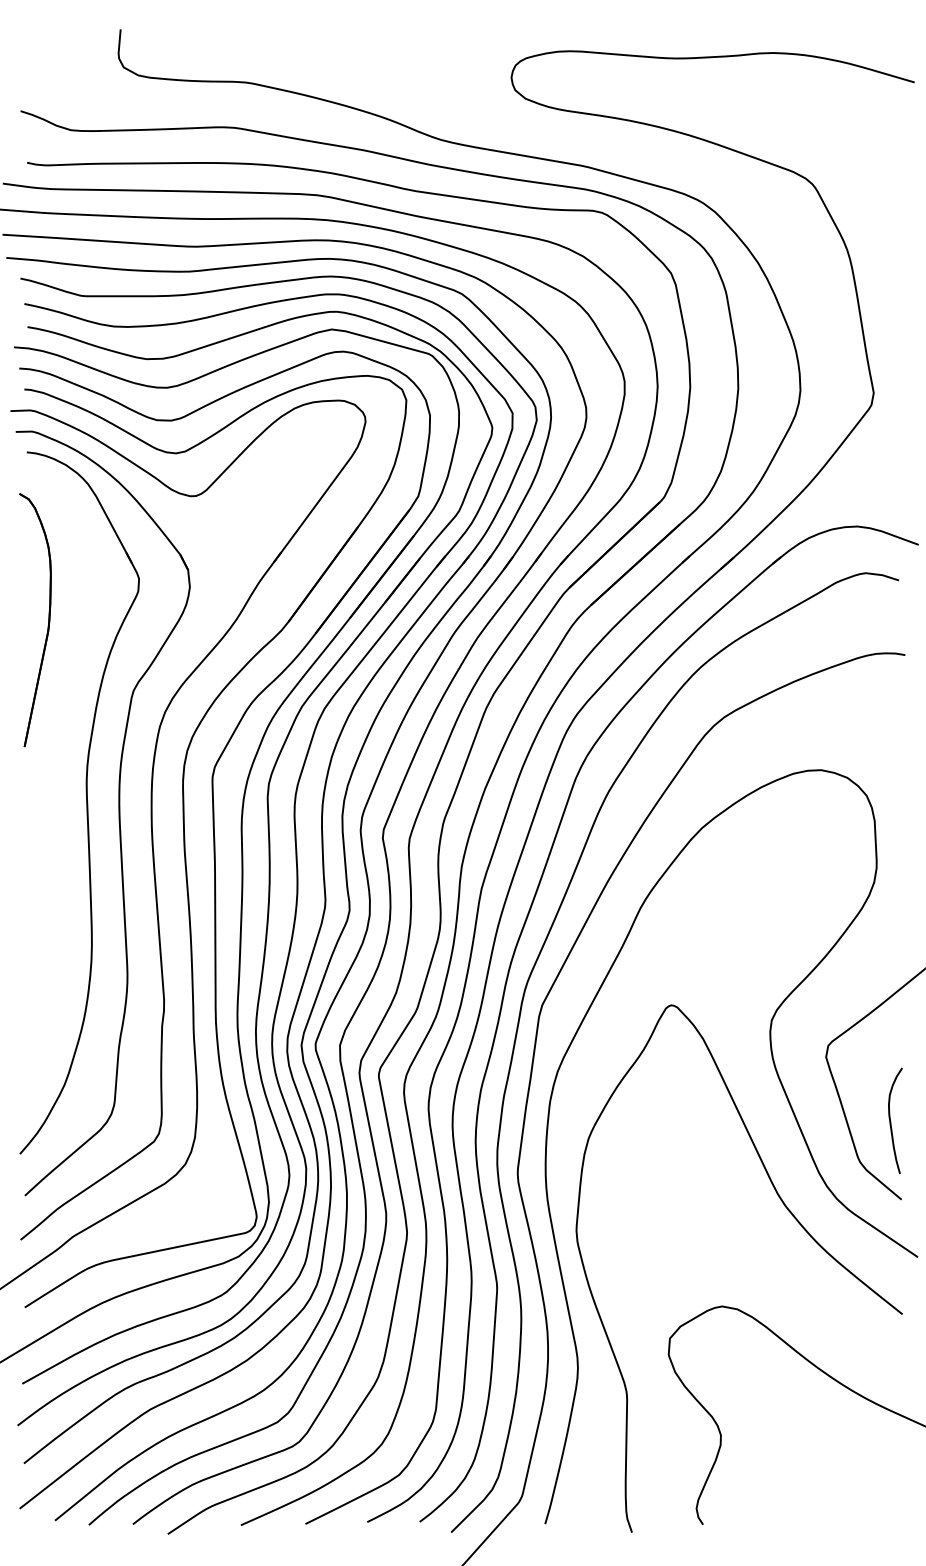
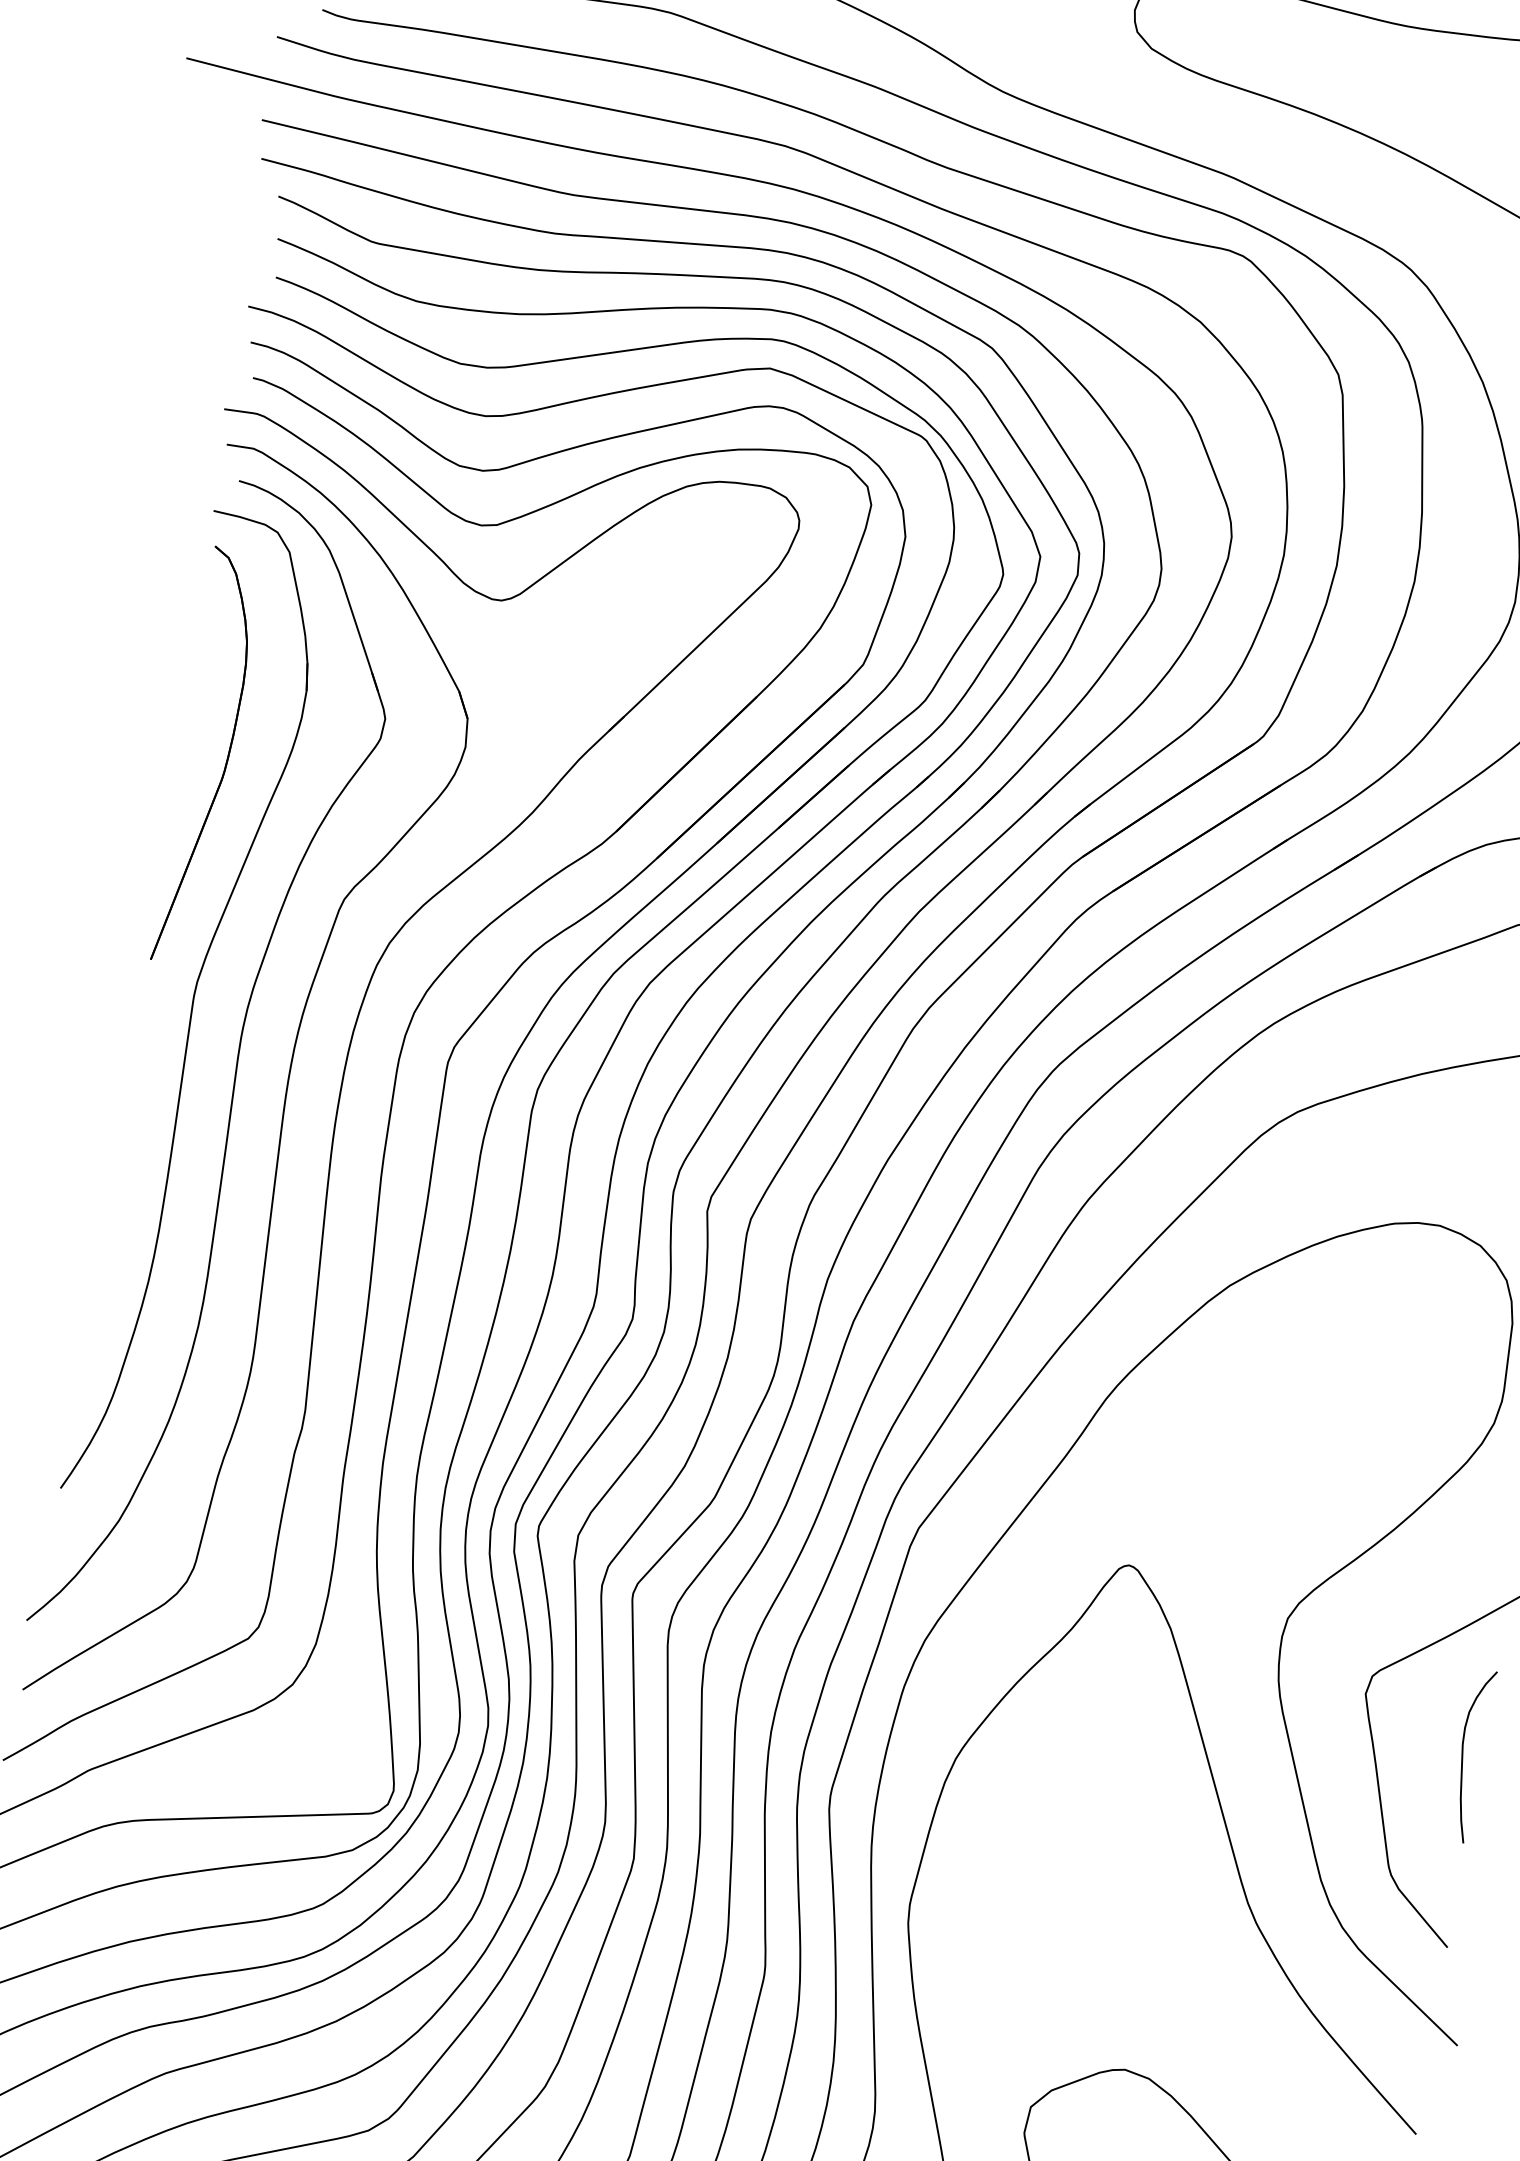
part: (52, 771) -> (189, 1007), added
curve: (891, 1121) -> (1464, 1755), moved

